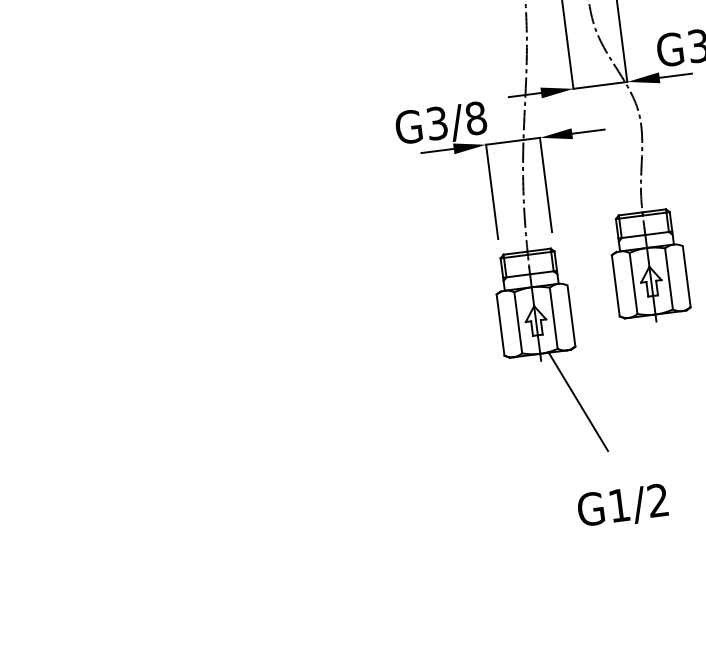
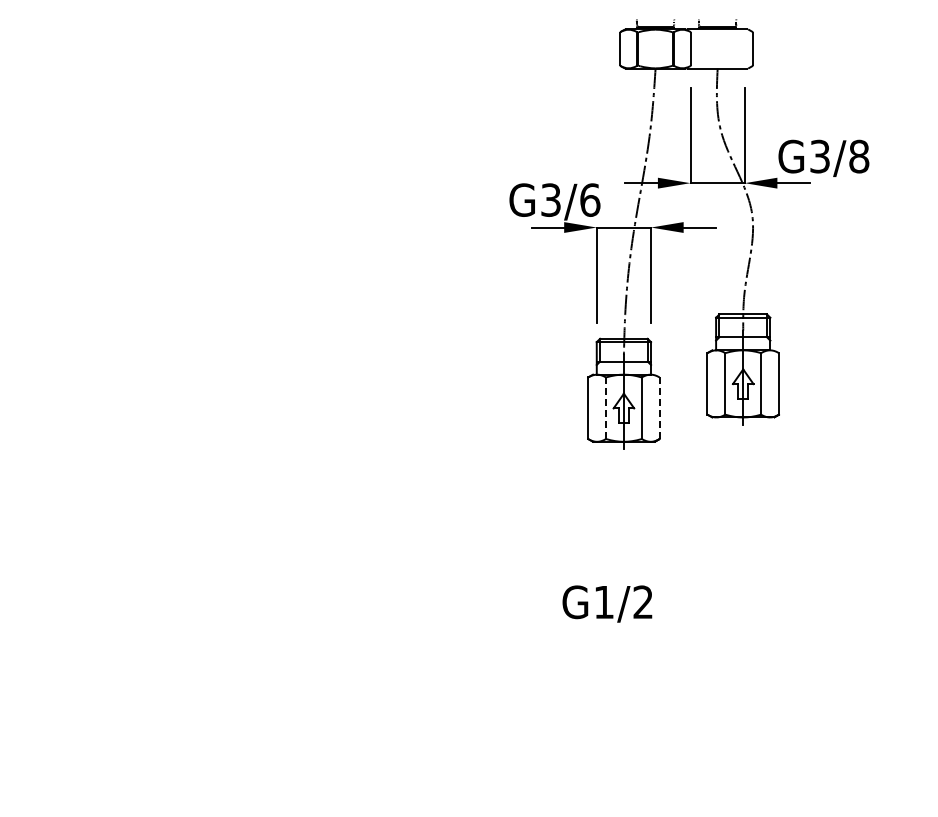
text: (476, 117) -> (590, 199), G3/8 -> G3/6
line: (571, 316) -> (659, 408), solid -> dashed
line: (518, 323) -> (606, 408), solid -> dashed
line: (578, 401) -> (655, 493), removed
text: (622, 506) -> (607, 603), moved

